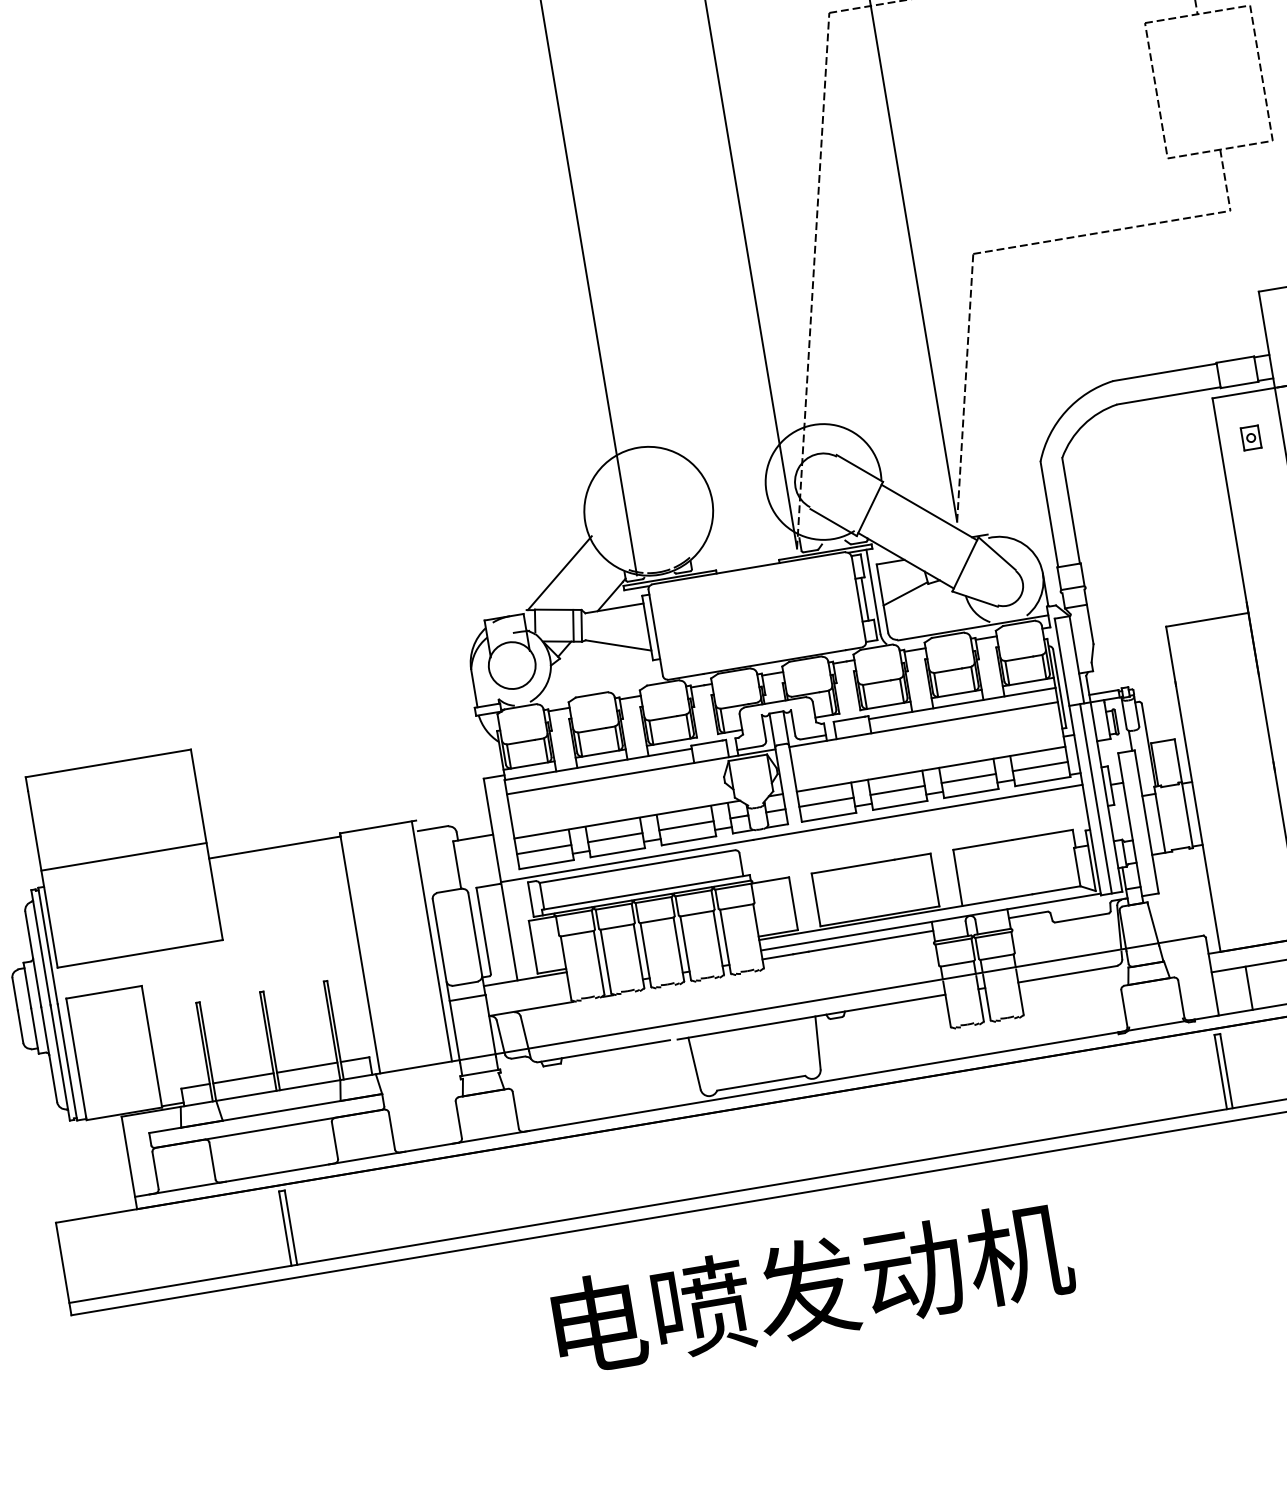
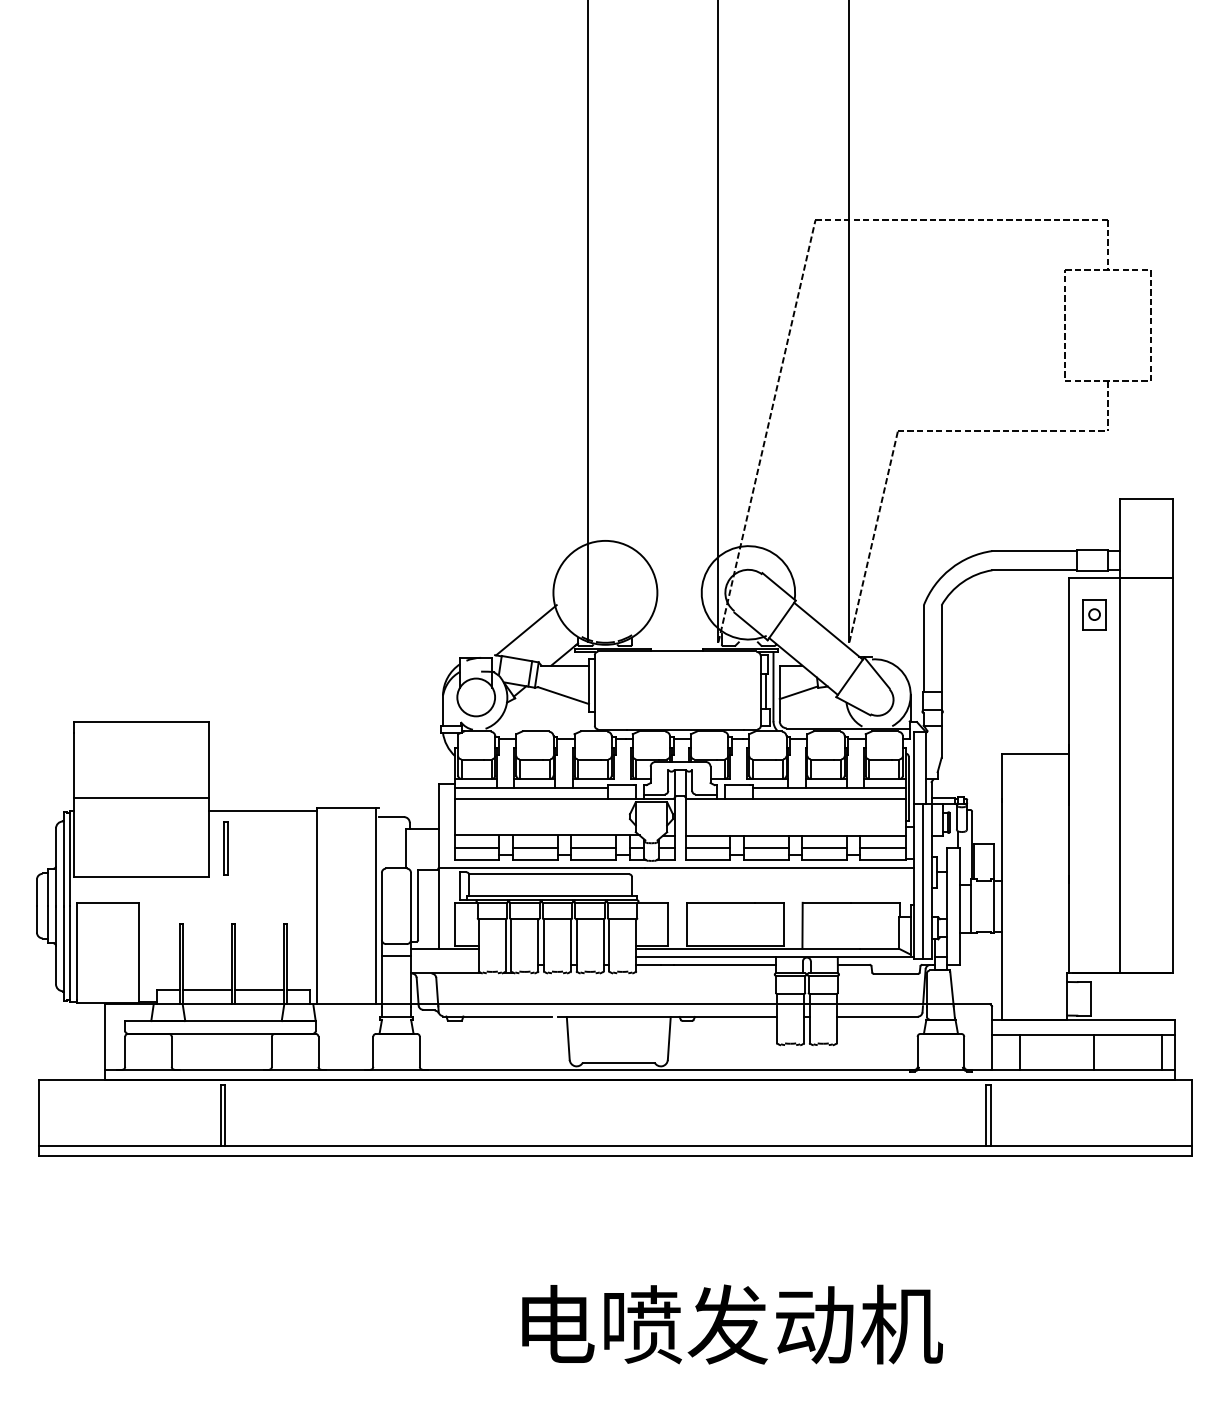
part: (1251, 437) -> (1094, 614), size x1.67
part: (236, 901) -> (225, 848), added
text: (812, 1287) -> (732, 1324), moved

